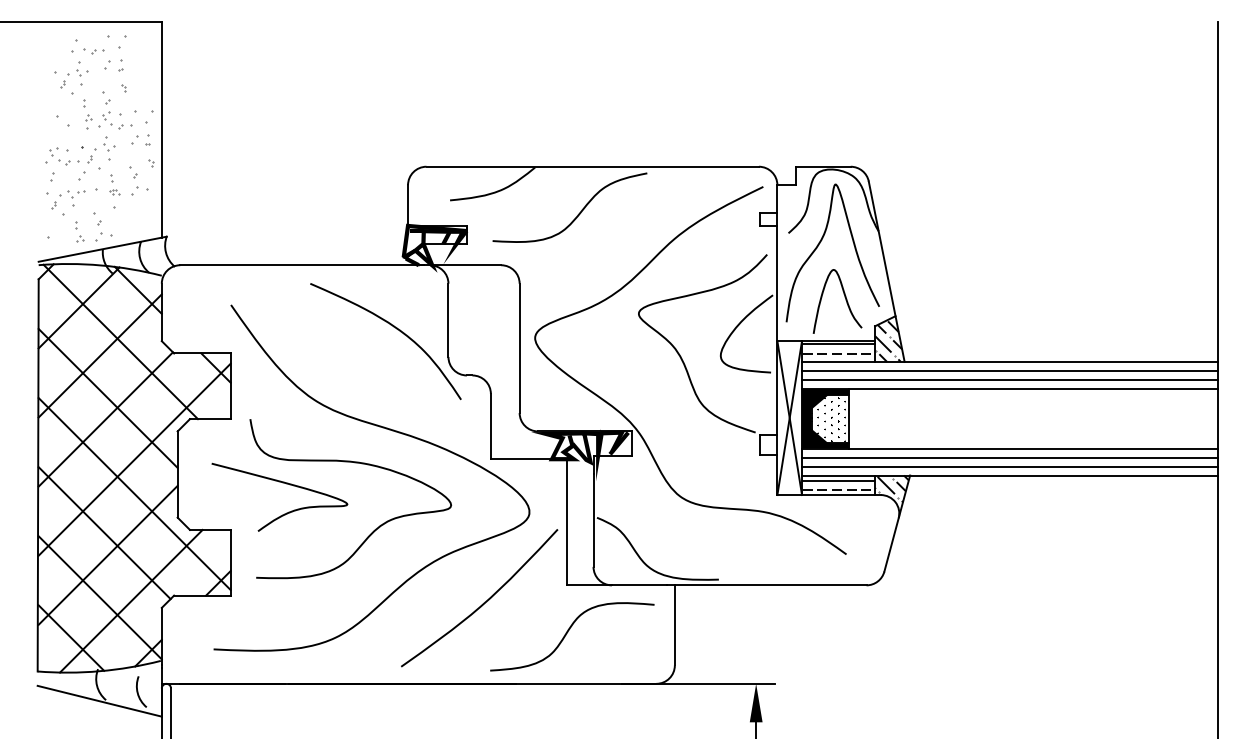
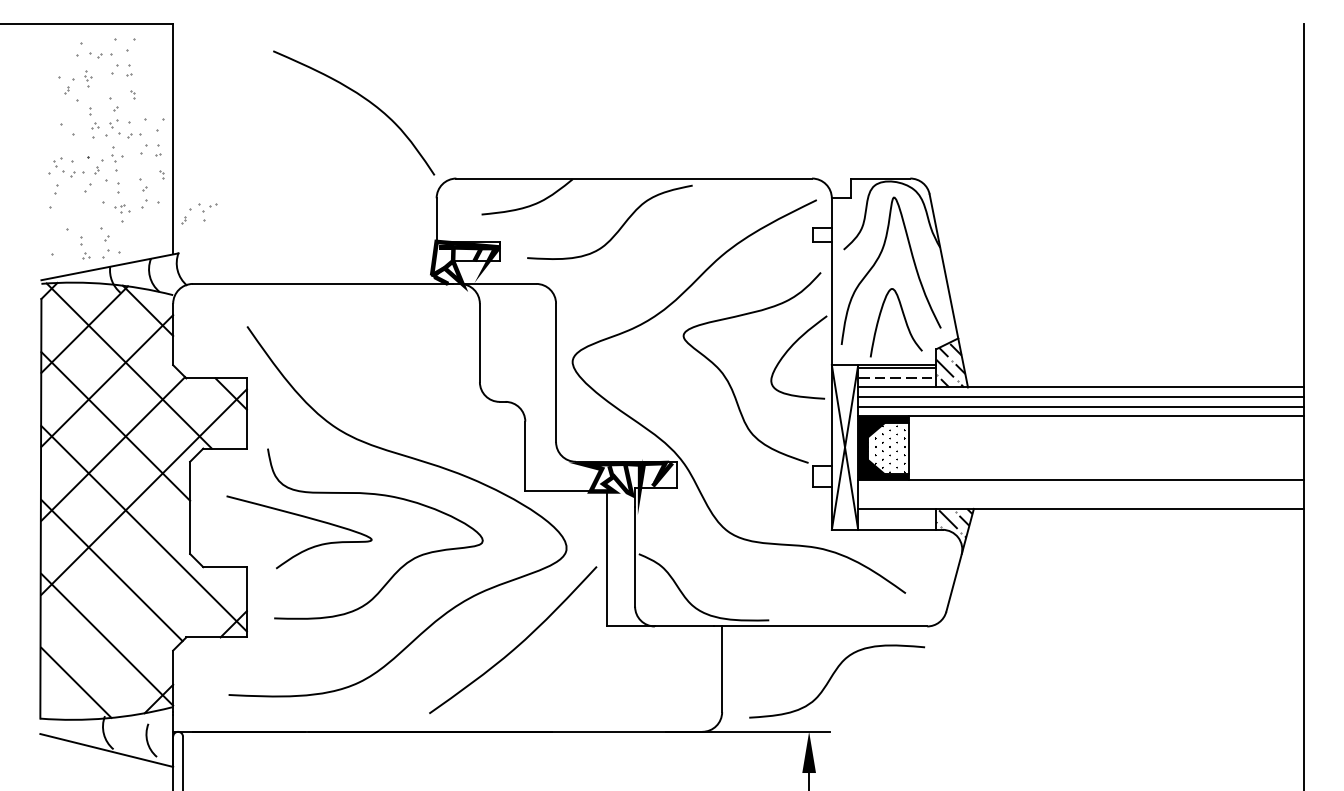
part: (82, 73) -> (88, 78), size x0.6
part: (114, 184) -> (122, 197), size x1.4
part: (68, 199) -> (199, 213), moved
curve: (393, 327) -> (362, 98), moved
line: (1010, 457) -> (1081, 489), removed
line: (1010, 466) -> (1081, 499), removed
hatch: (838, 485) -> (897, 519), removed
line: (107, 554) -> (115, 593), removed
line: (131, 600) -> (140, 642), removed
curve: (568, 632) -> (833, 676), moved

